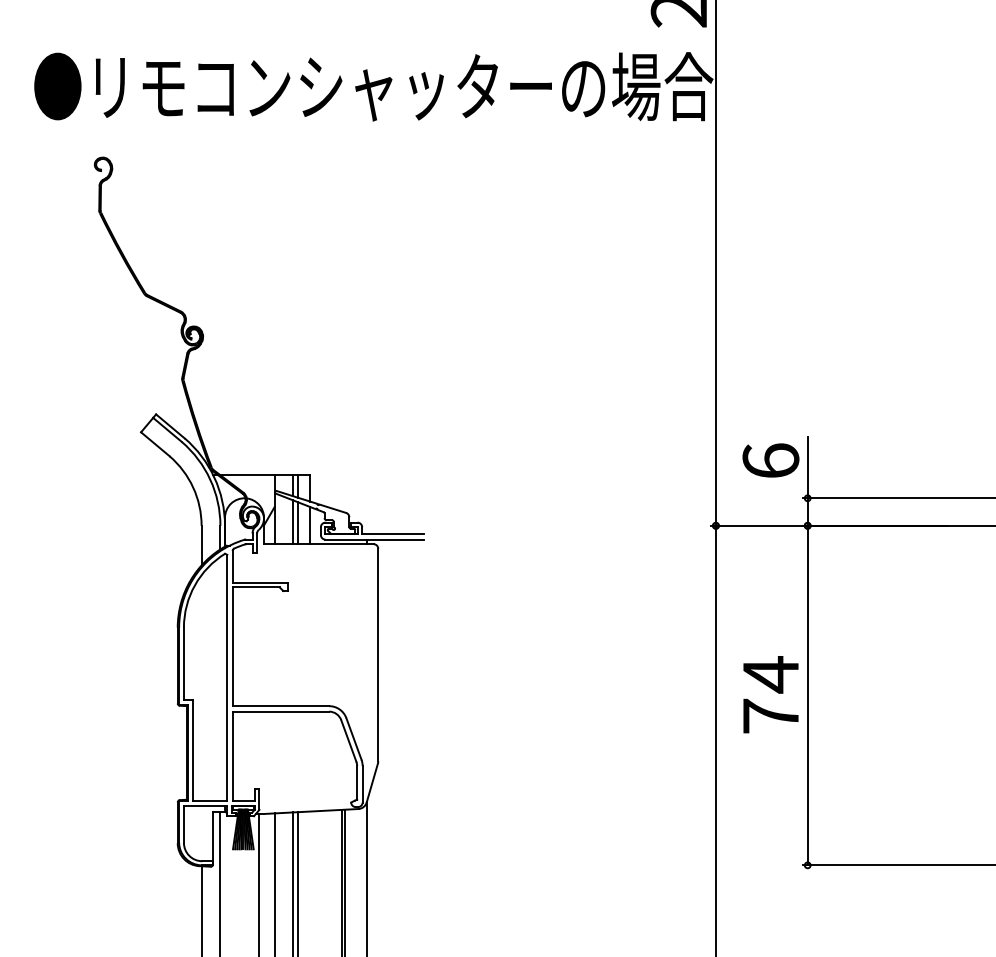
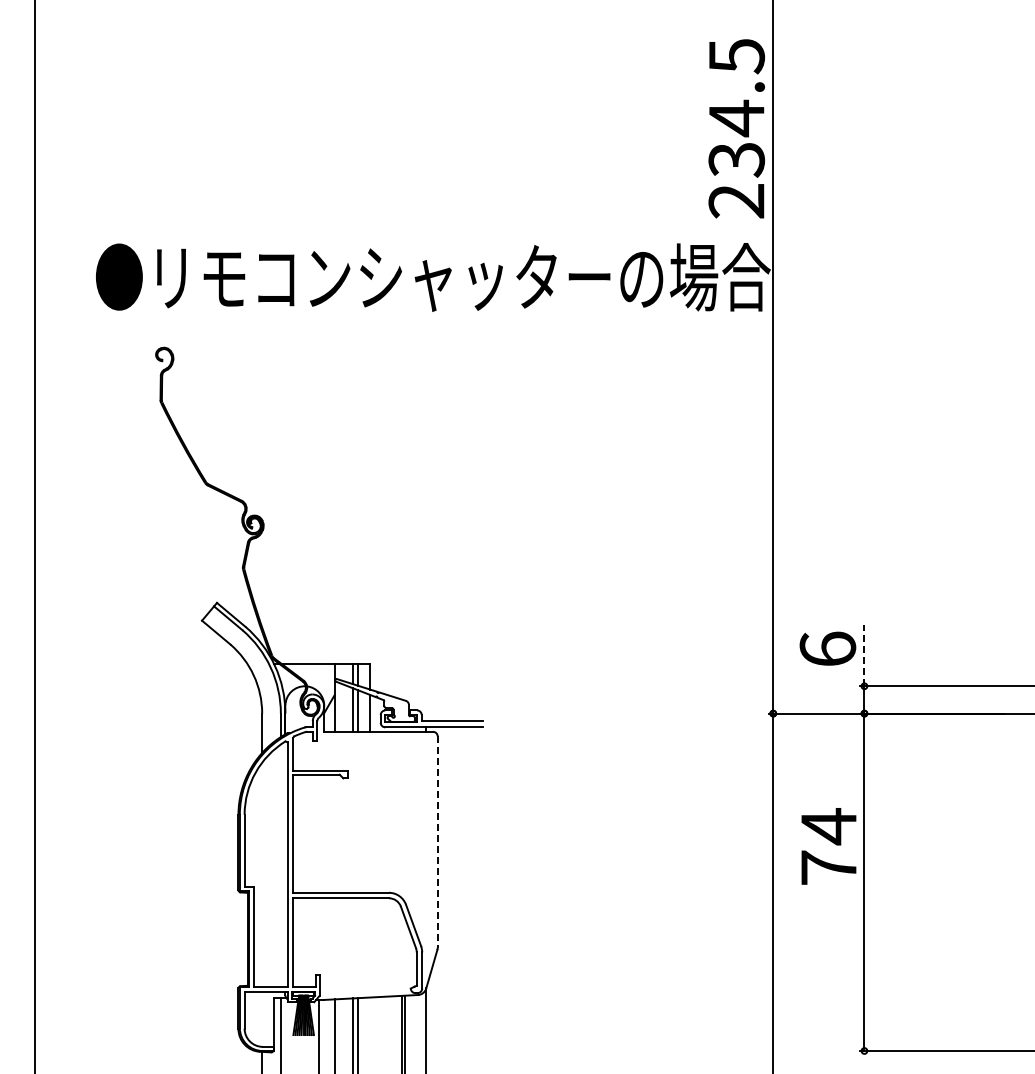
line: (807, 467) -> (864, 655), solid -> dashed
line: (378, 655) -> (437, 842), solid -> dashed
text: (770, 694) -> (828, 846), moved

